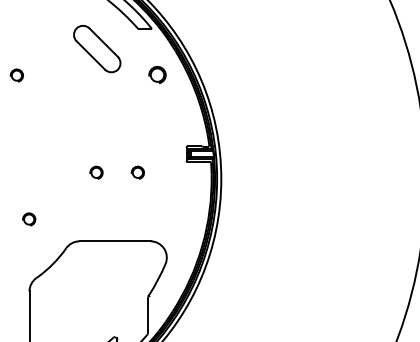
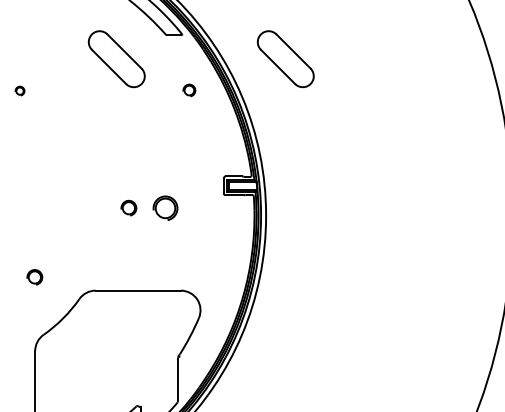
part: (237, 49) -> (285, 59), added
part: (16, 75) -> (19, 90), size x0.6
part: (157, 75) -> (189, 90), size x0.6
part: (96, 172) -> (128, 207), moved
part: (137, 172) -> (165, 207), size x1.6
part: (28, 219) -> (34, 277), moved

